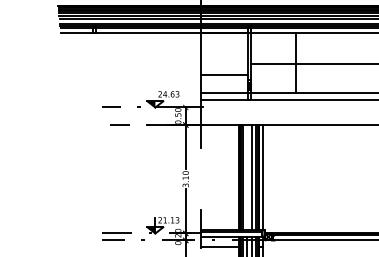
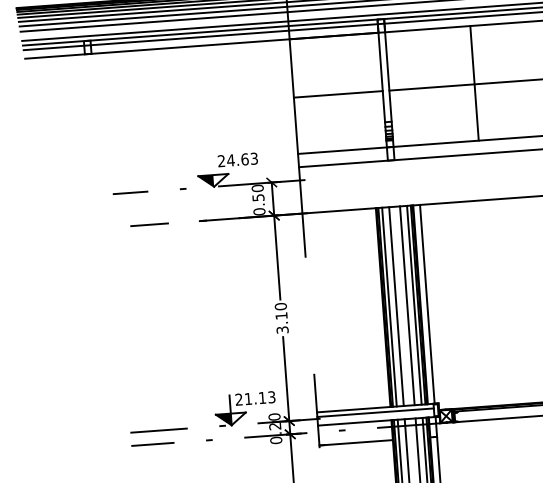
line: (223, 74) -> (337, 93), moved
line: (246, 177) -> (396, 306), added

